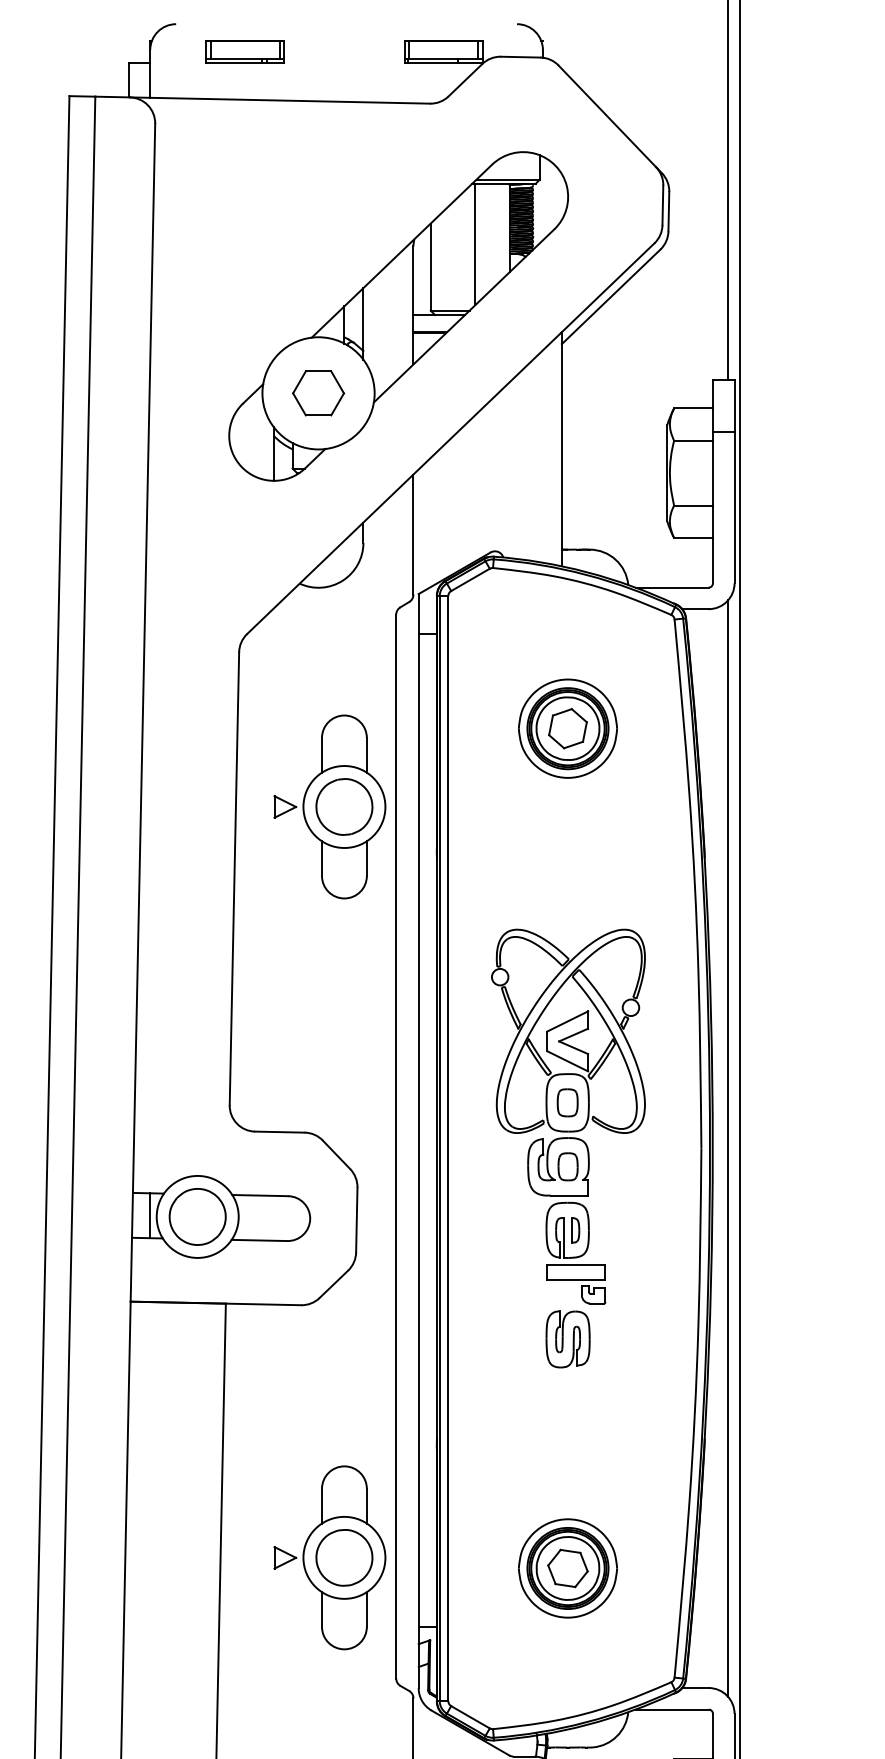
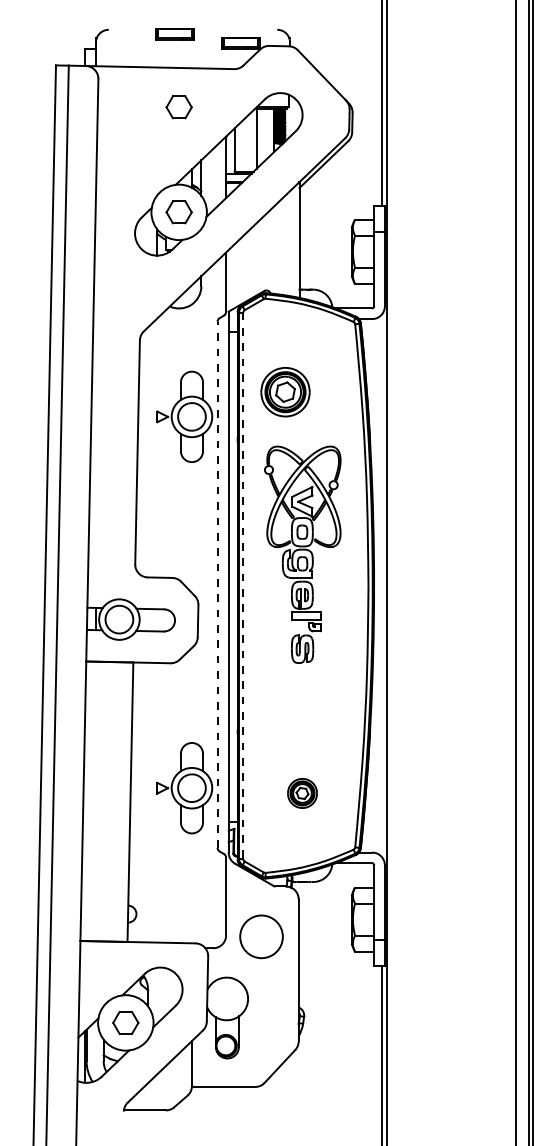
part: (244, 51) -> (174, 34), moved
part: (317, 181) -> (178, 107), added
part: (567, 729) -> (285, 392), moved
line: (396, 1145) -> (217, 584), solid -> dashed
part: (567, 1147) -> (302, 554), moved
line: (727, 1147) -> (381, 585), removed
line: (448, 1149) -> (243, 586), solid -> dashed
part: (567, 1568) -> (302, 793), size x0.6

